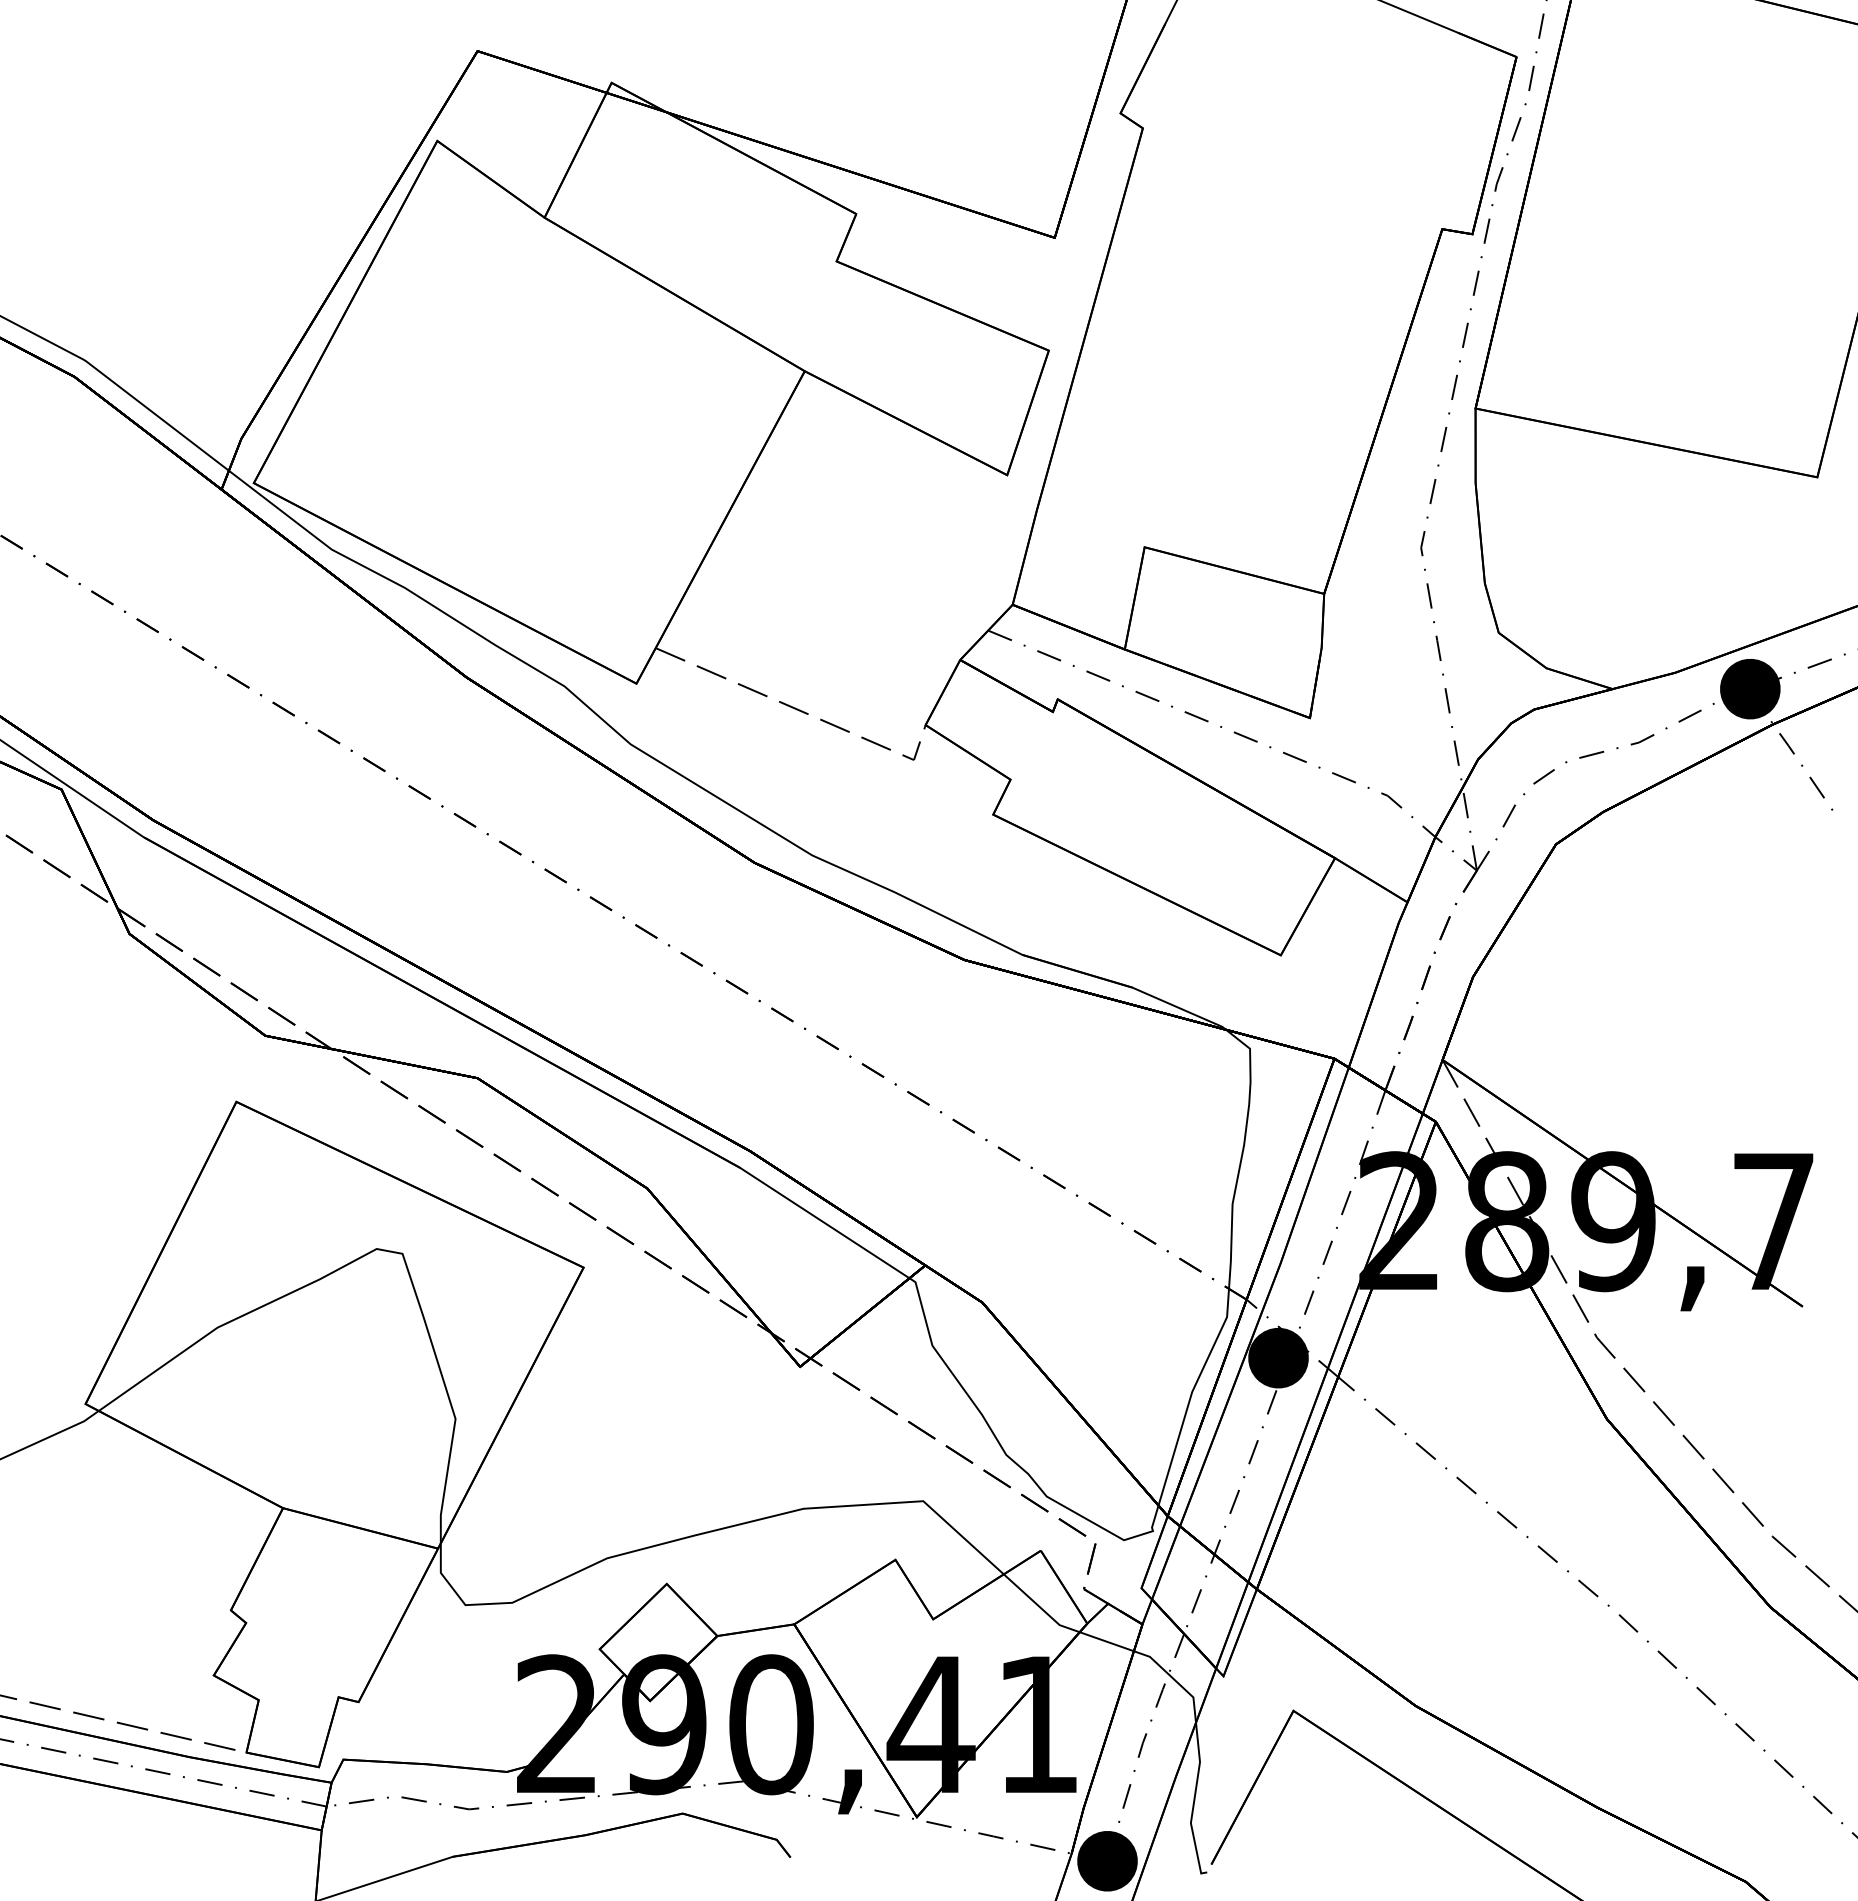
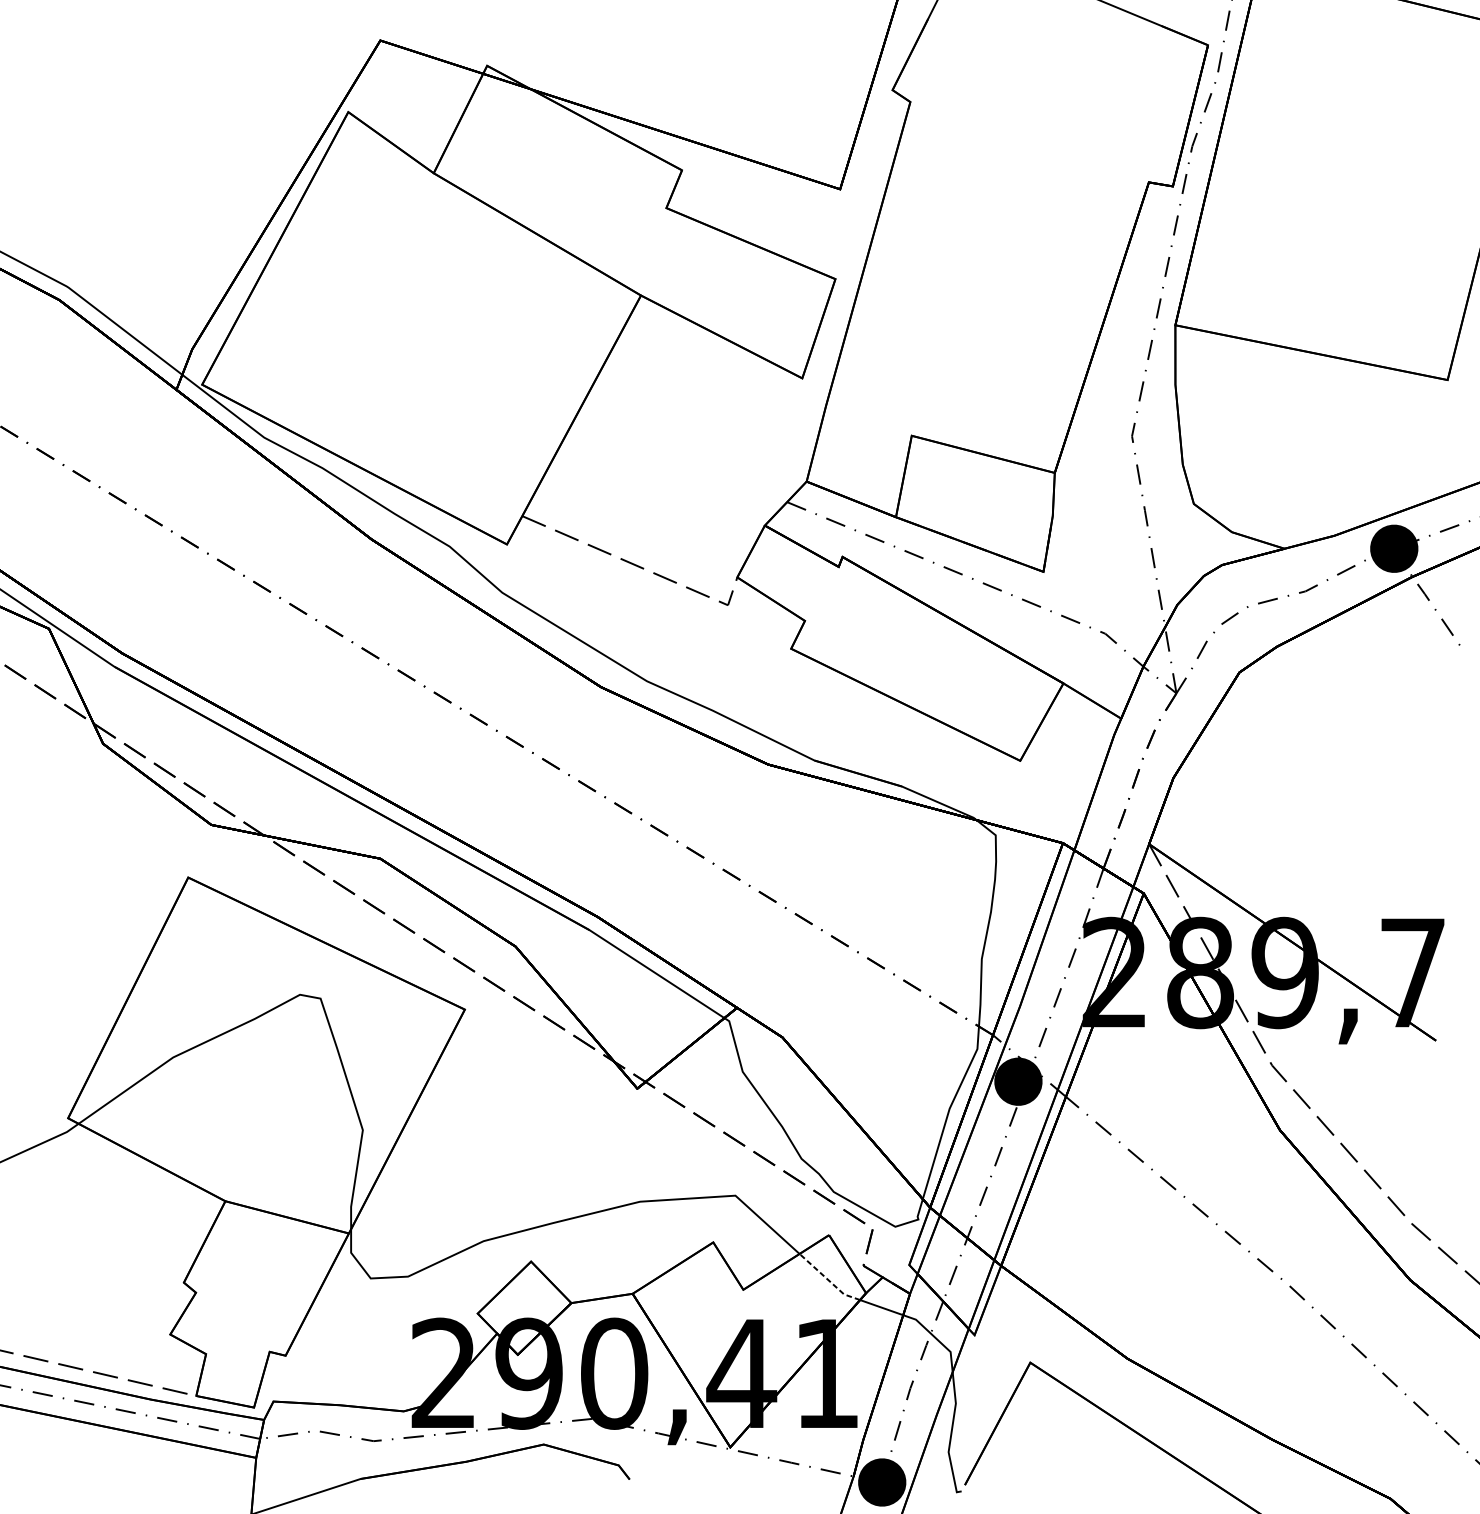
line: (1039, 1607) -> (828, 1280), solid -> dashed

